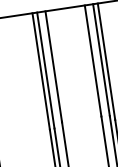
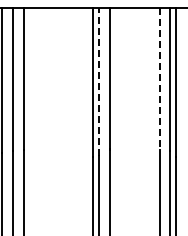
line: (92, 60) -> (159, 78), solid -> dashed
line: (46, 70) -> (99, 82), solid -> dashed

